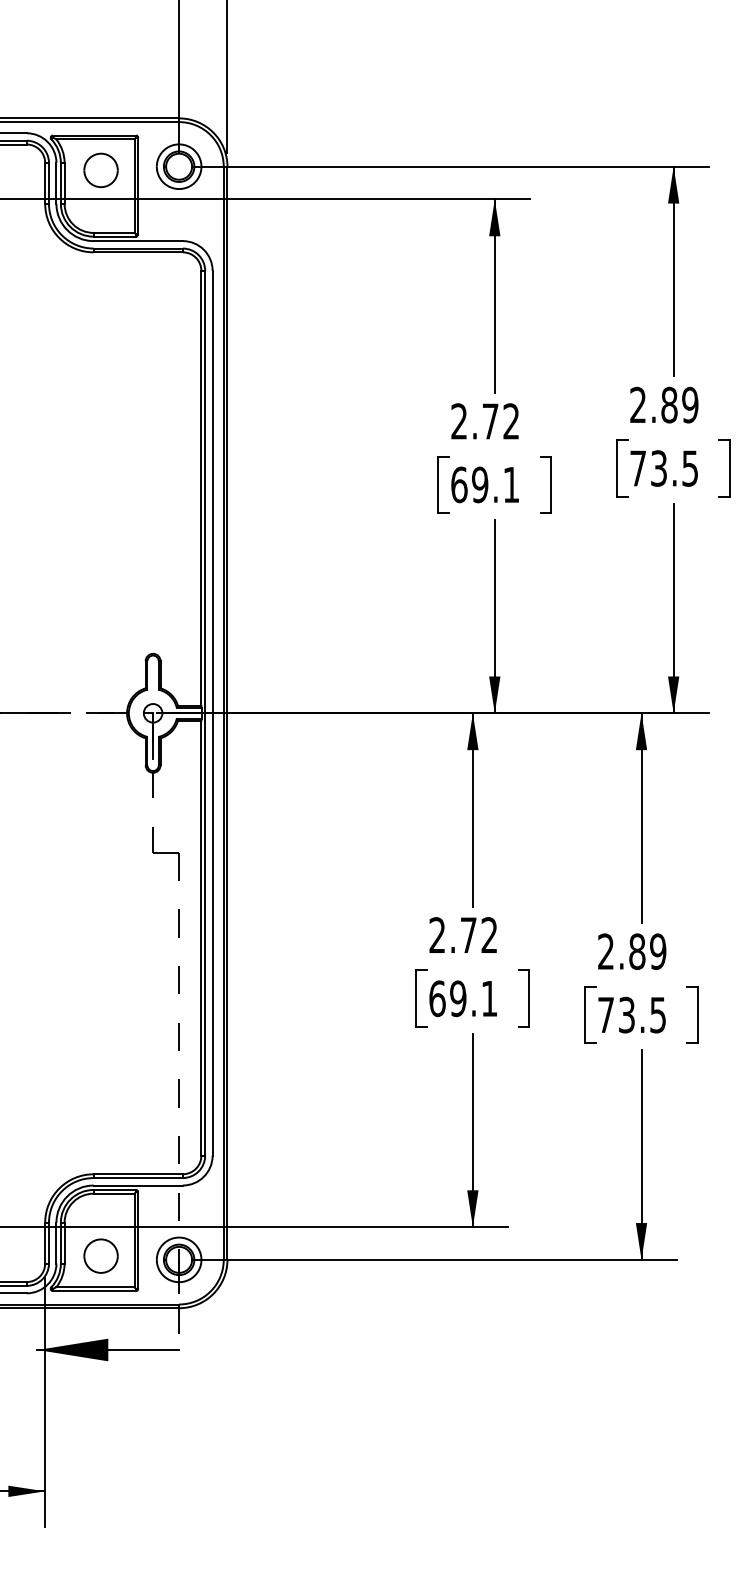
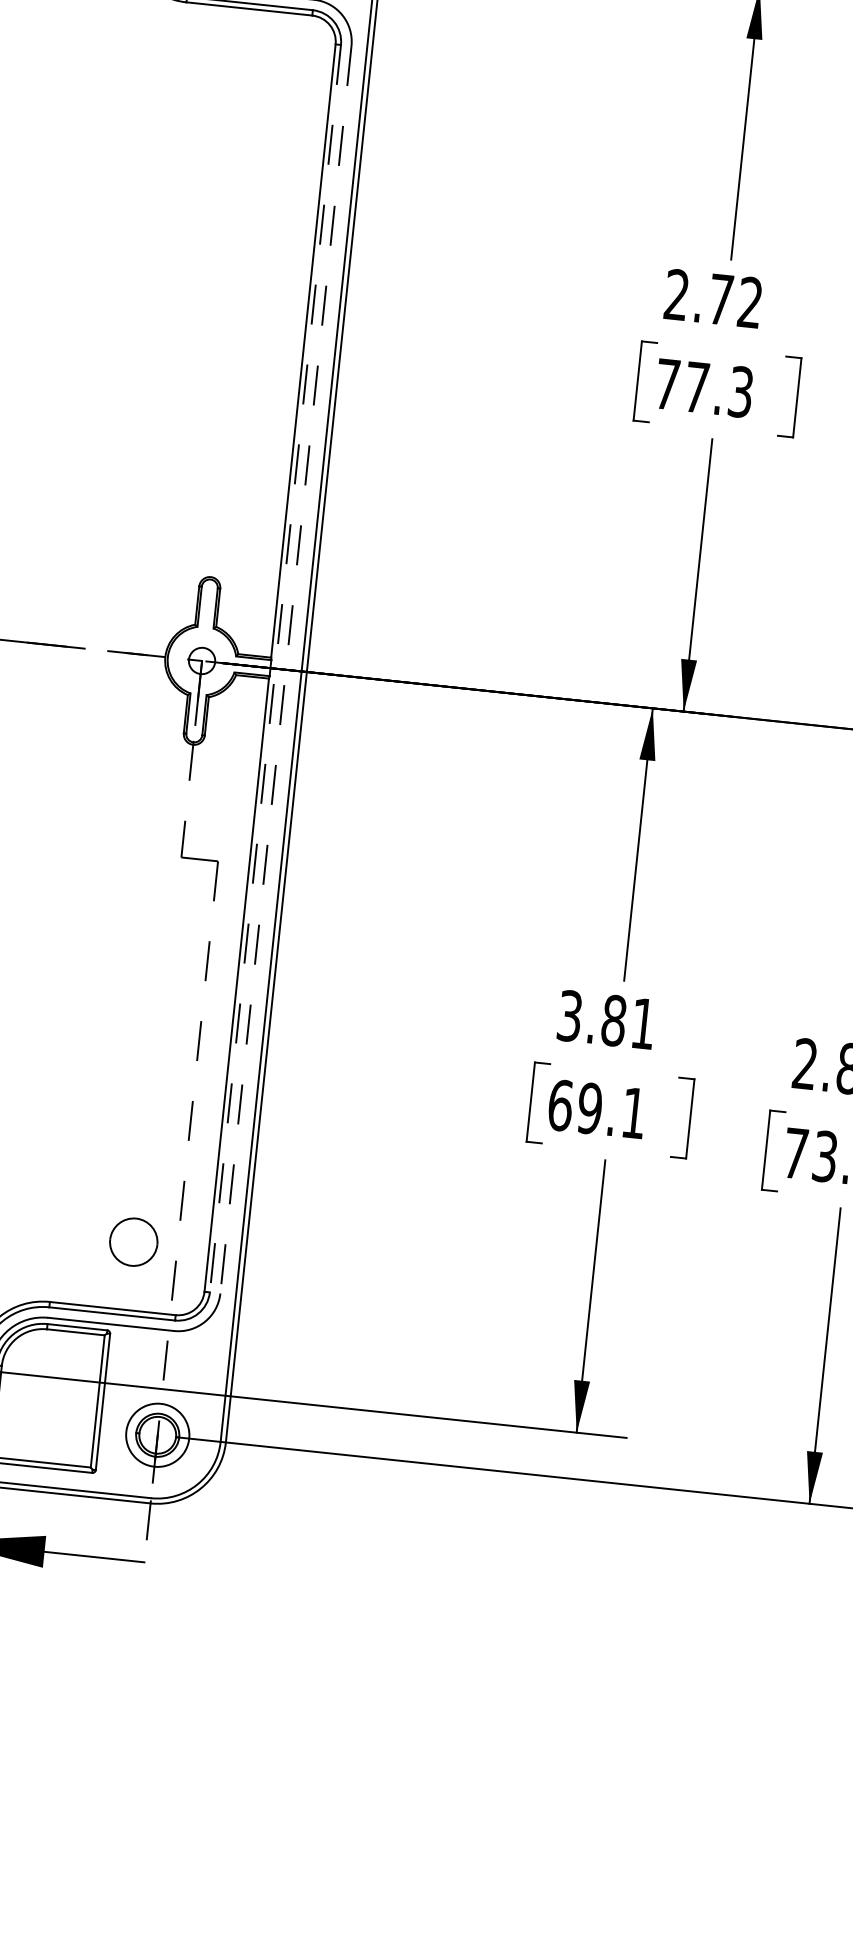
text: (485, 484) -> (704, 387), 69.1 -> 77.3
line: (205, 713) -> (275, 668), solid -> dashed
line: (212, 713) -> (285, 670), solid -> dashed
text: (462, 935) -> (605, 1020), 2.72 -> 3.81
part: (100, 1255) -> (133, 1241), moved

